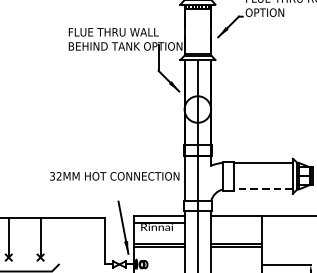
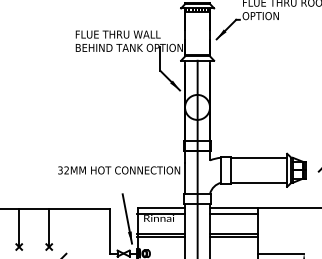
line: (262, 189) -> (258, 182), dashed -> solid
line: (236, 223) -> (233, 214), added

